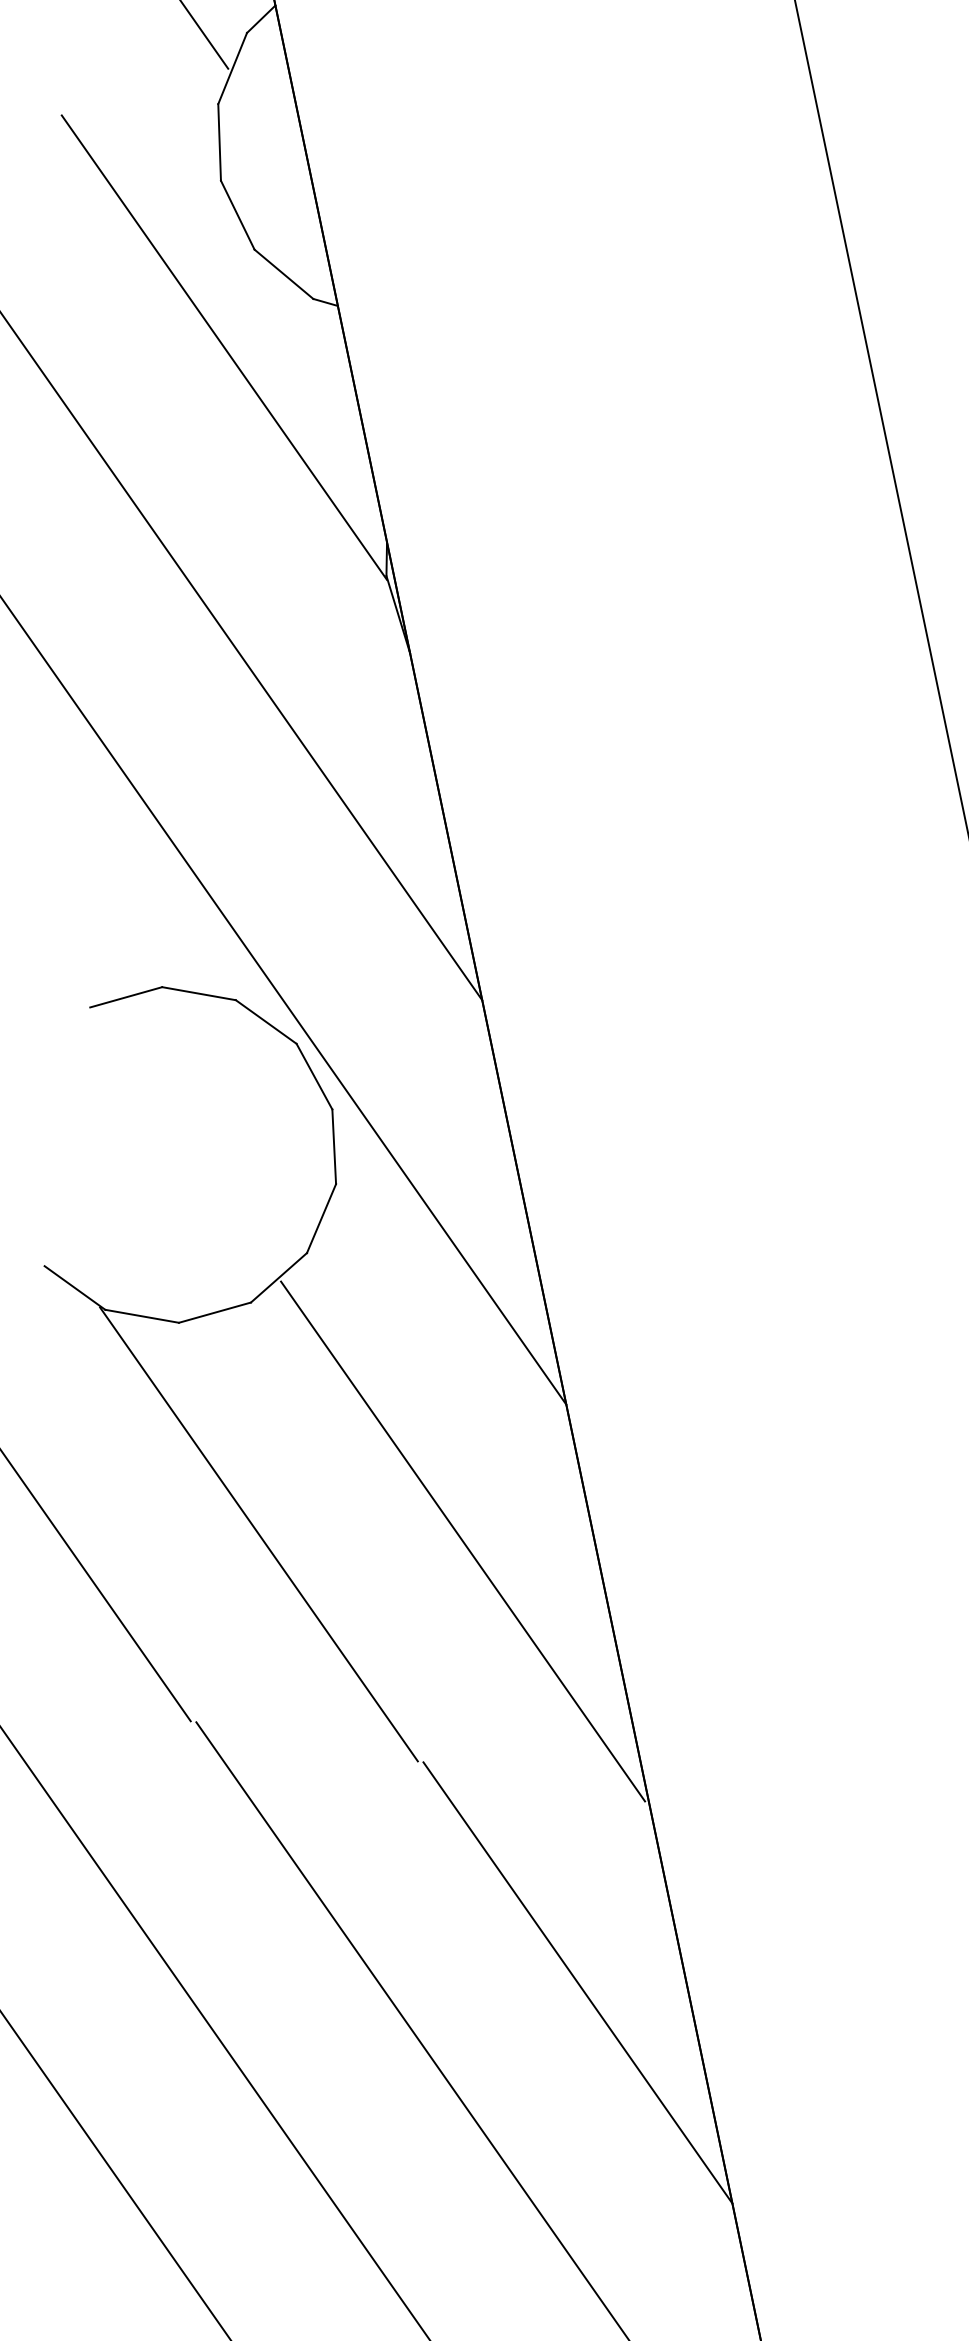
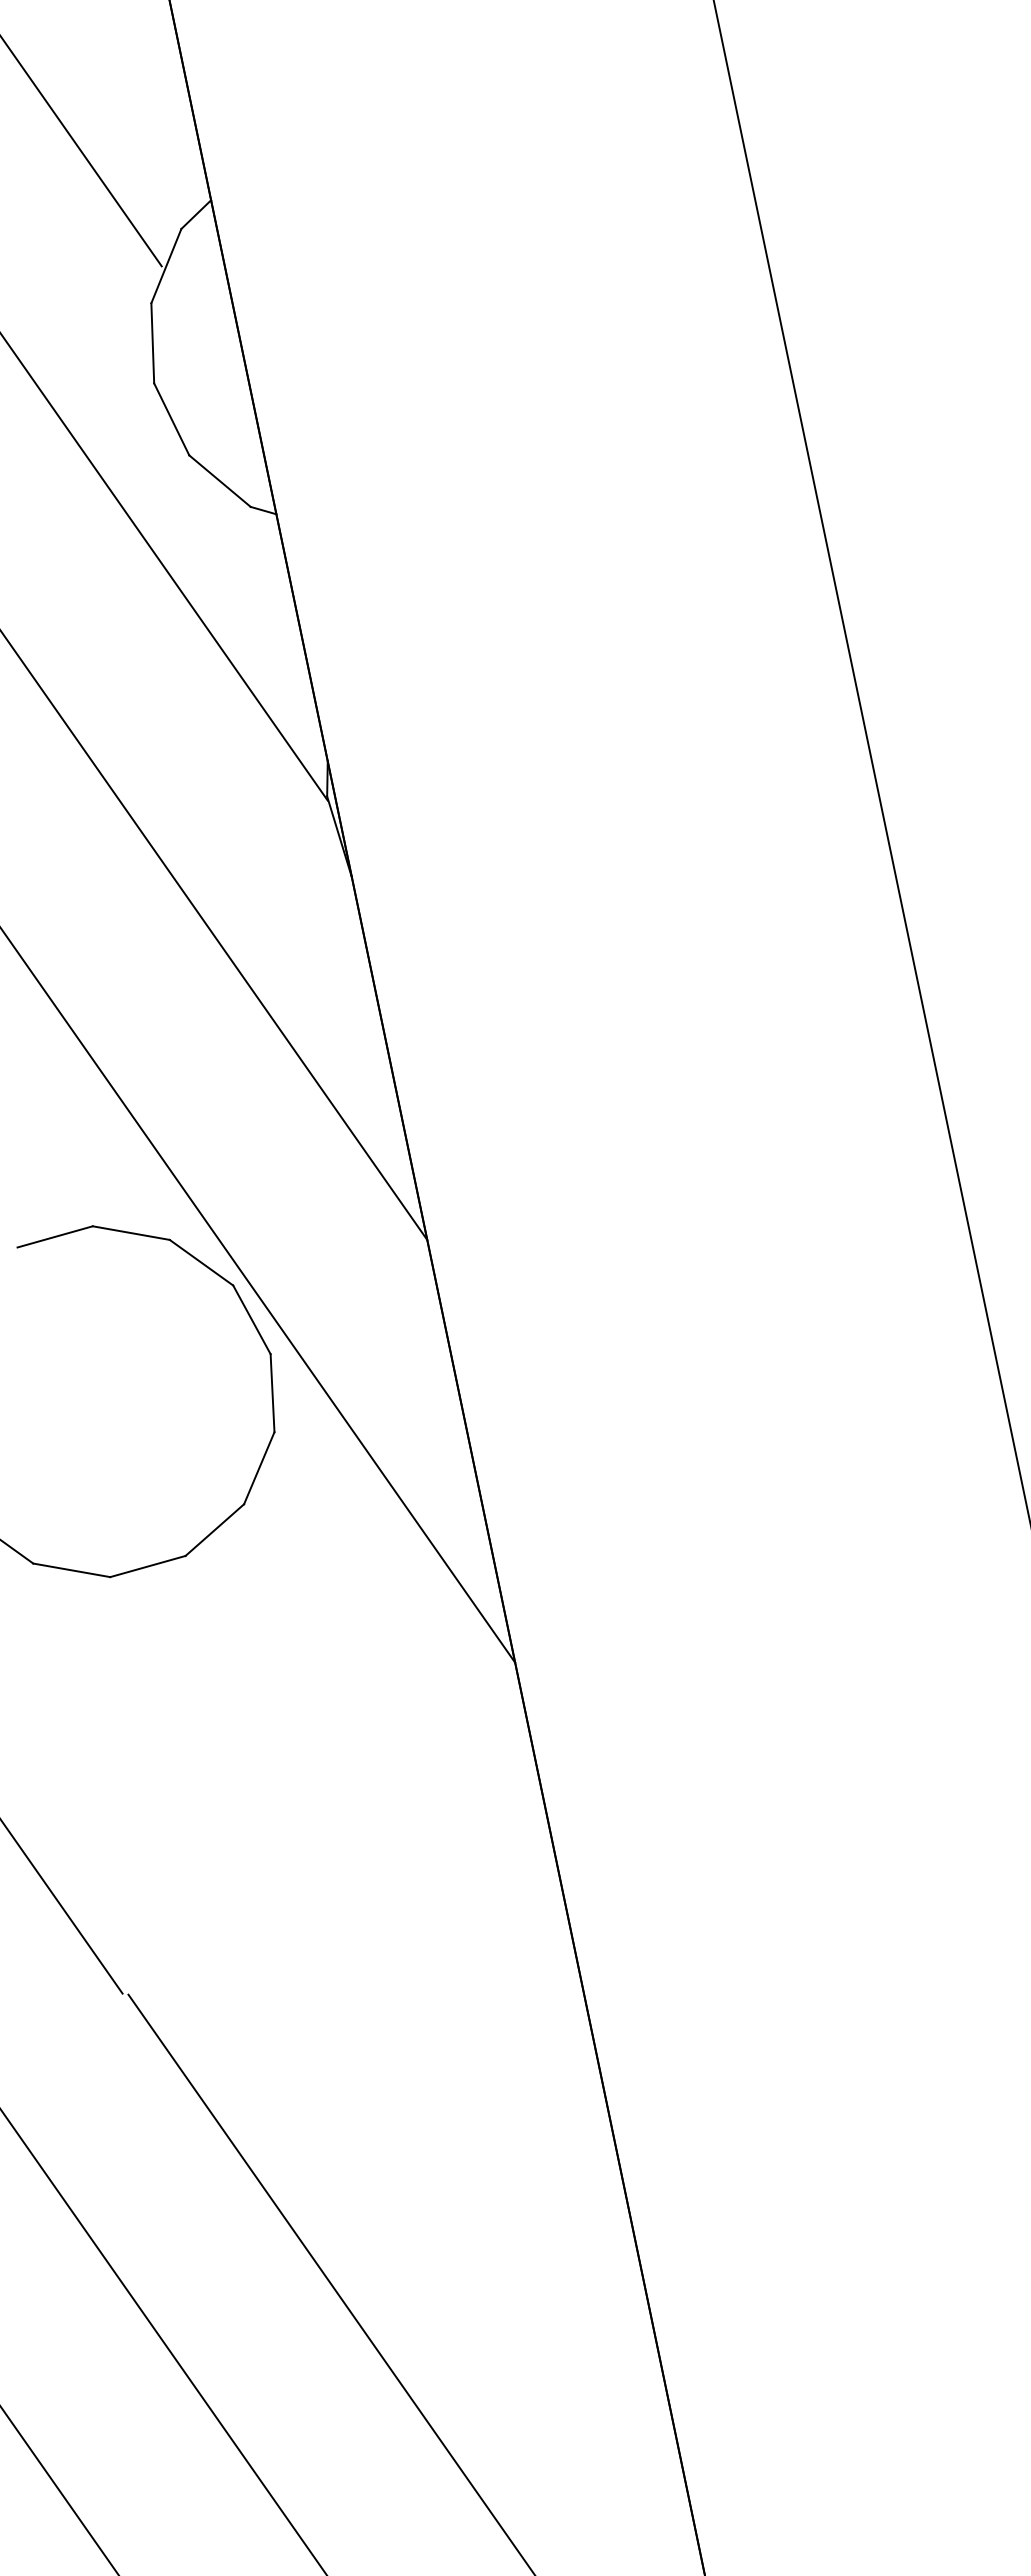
line: (258, 1534) -> (193, 1798), removed
line: (462, 1541) -> (406, 1805), removed
line: (577, 1982) -> (526, 2266), removed

